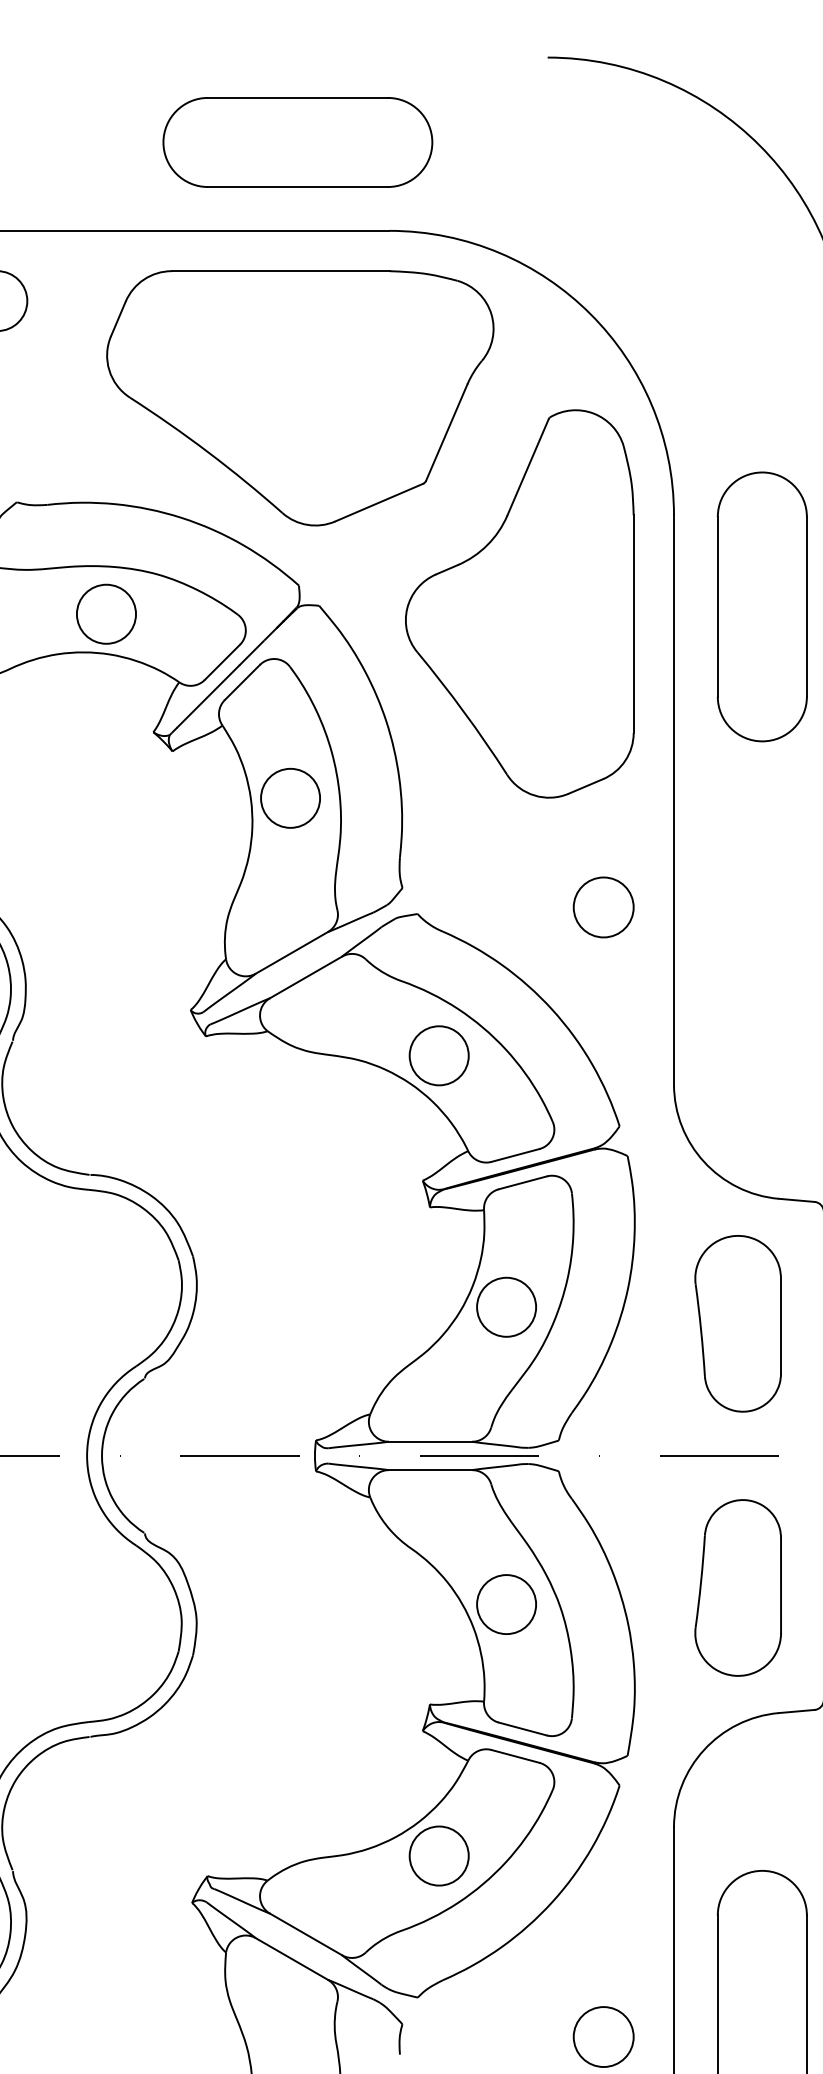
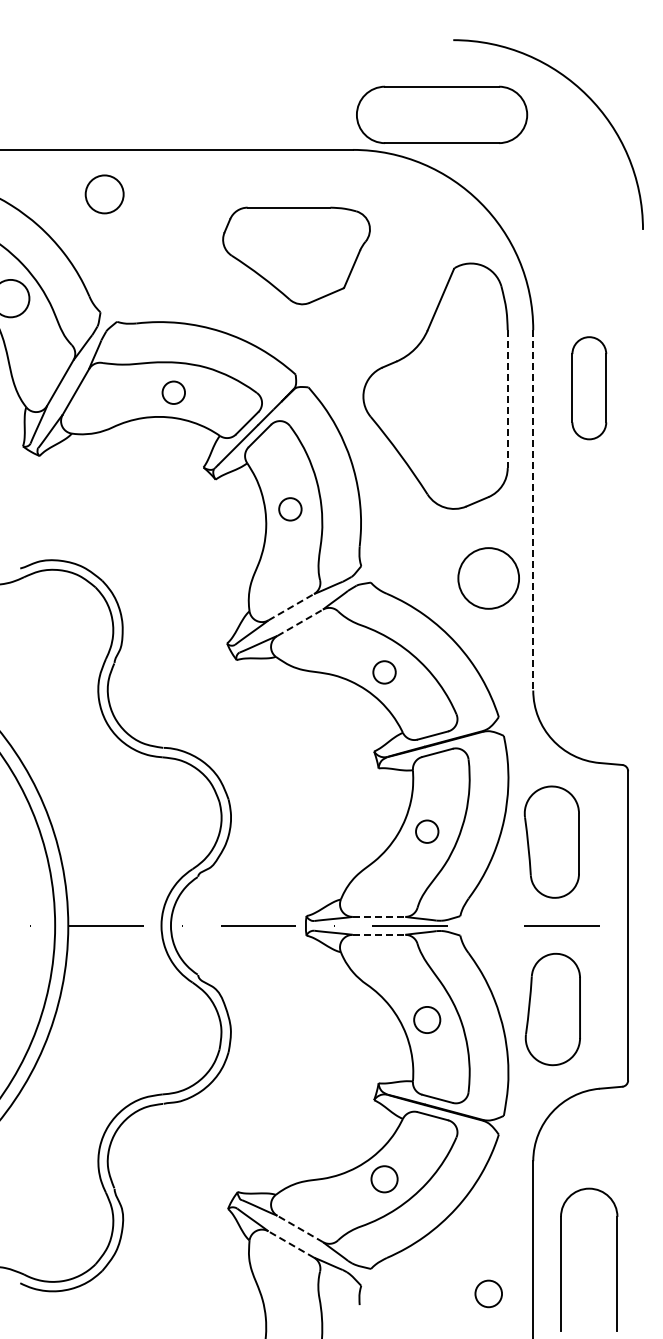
part: (298, 141) -> (442, 114), moved
part: (300, 397) -> (296, 255), size x0.6
part: (762, 607) -> (589, 388), size x0.6
circle: (106, 613) -> (173, 392), size x0.6
line: (633, 624) -> (507, 399), solid -> dashed
circle: (290, 798) -> (290, 509), size x0.6
line: (674, 800) -> (533, 510), solid -> dashed
circle: (603, 907) -> (488, 578), size x1.6
line: (292, 951) -> (291, 606), solid -> dashed
line: (306, 976) -> (300, 622), solid -> dashed
circle: (439, 1055) -> (384, 672), size x0.6
circle: (505, 1306) -> (426, 831), size x0.6
part: (737, 1322) -> (551, 841), moved
line: (431, 1441) -> (379, 916), solid -> dashed
line: (431, 1469) -> (379, 934), solid -> dashed
part: (737, 1587) -> (552, 1009), moved
circle: (505, 1603) -> (426, 1019), size x0.7
circle: (439, 1856) -> (384, 1179), size x0.7
line: (304, 1933) -> (299, 1228), solid -> dashed
line: (290, 1958) -> (290, 1244), solid -> dashed
circle: (603, 2036) -> (488, 1293), size x0.7

